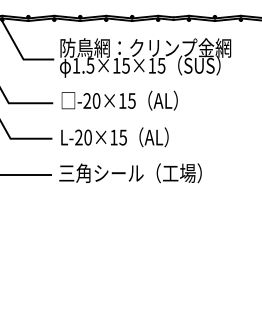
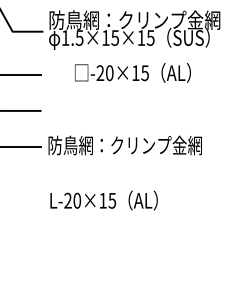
text: (119, 100) -> (132, 72), moved
text: (114, 137) -> (103, 200), moved
text: (135, 173) -> (124, 145), 三角シール（工場） -> 防鳥網：クリンプ金網

